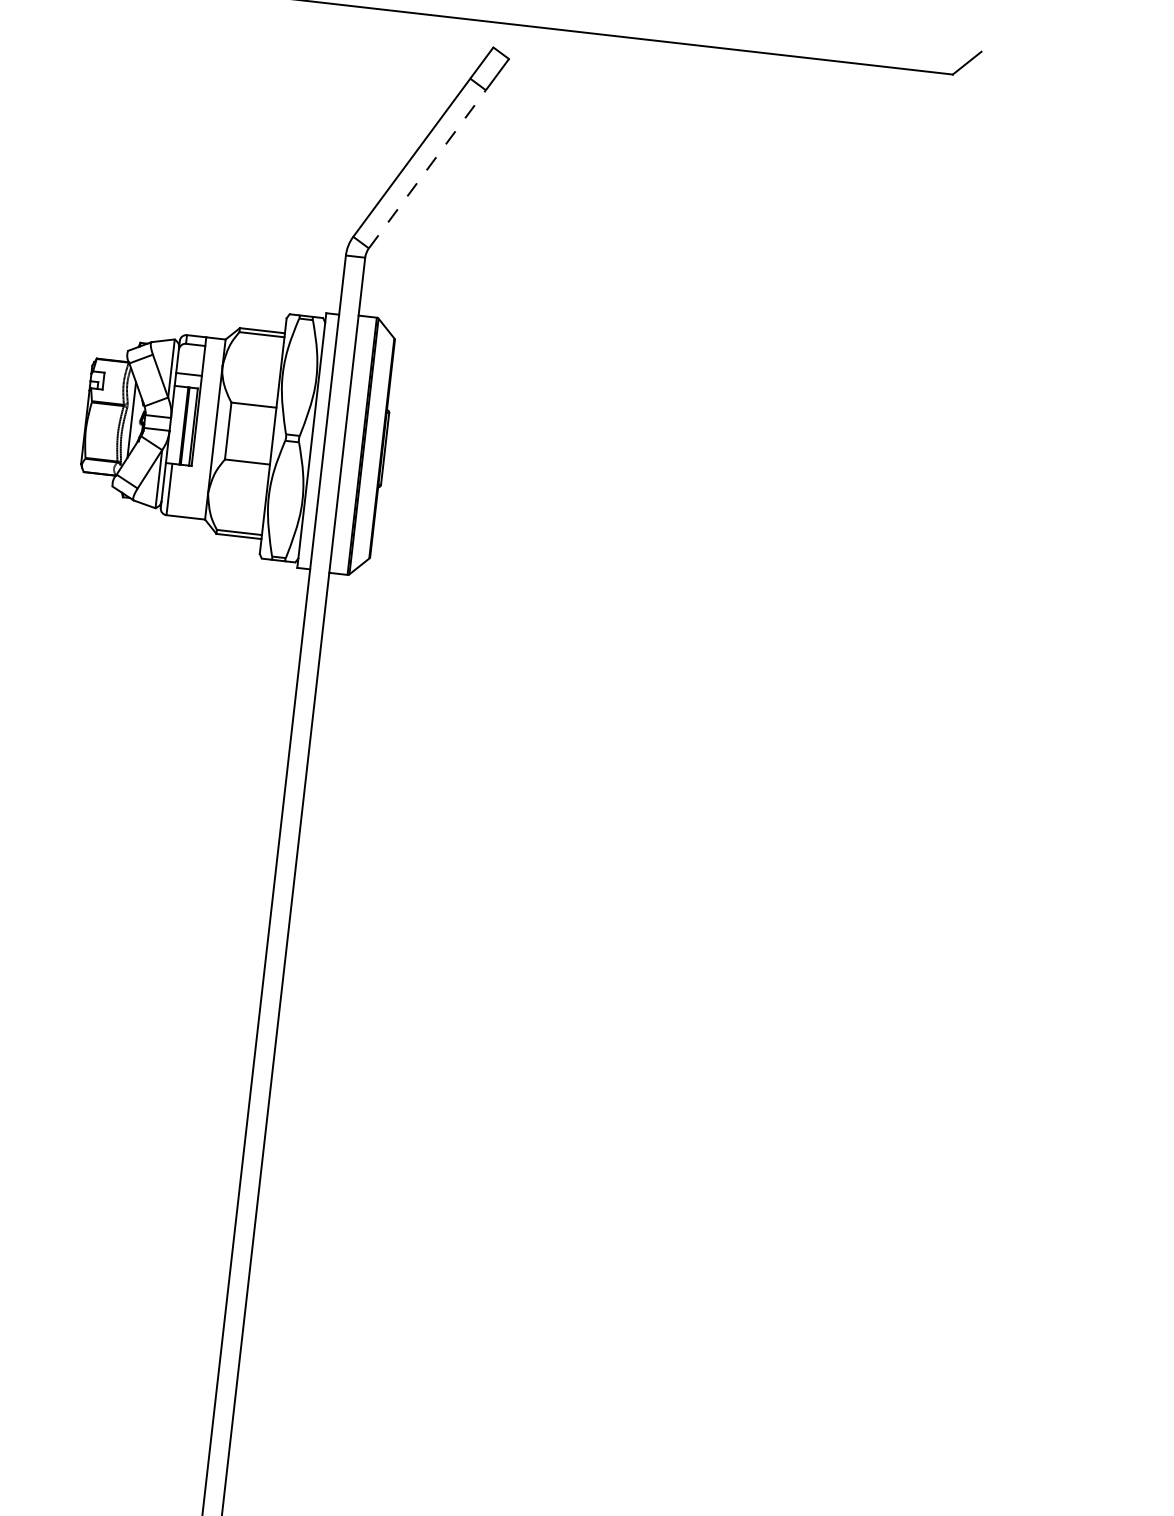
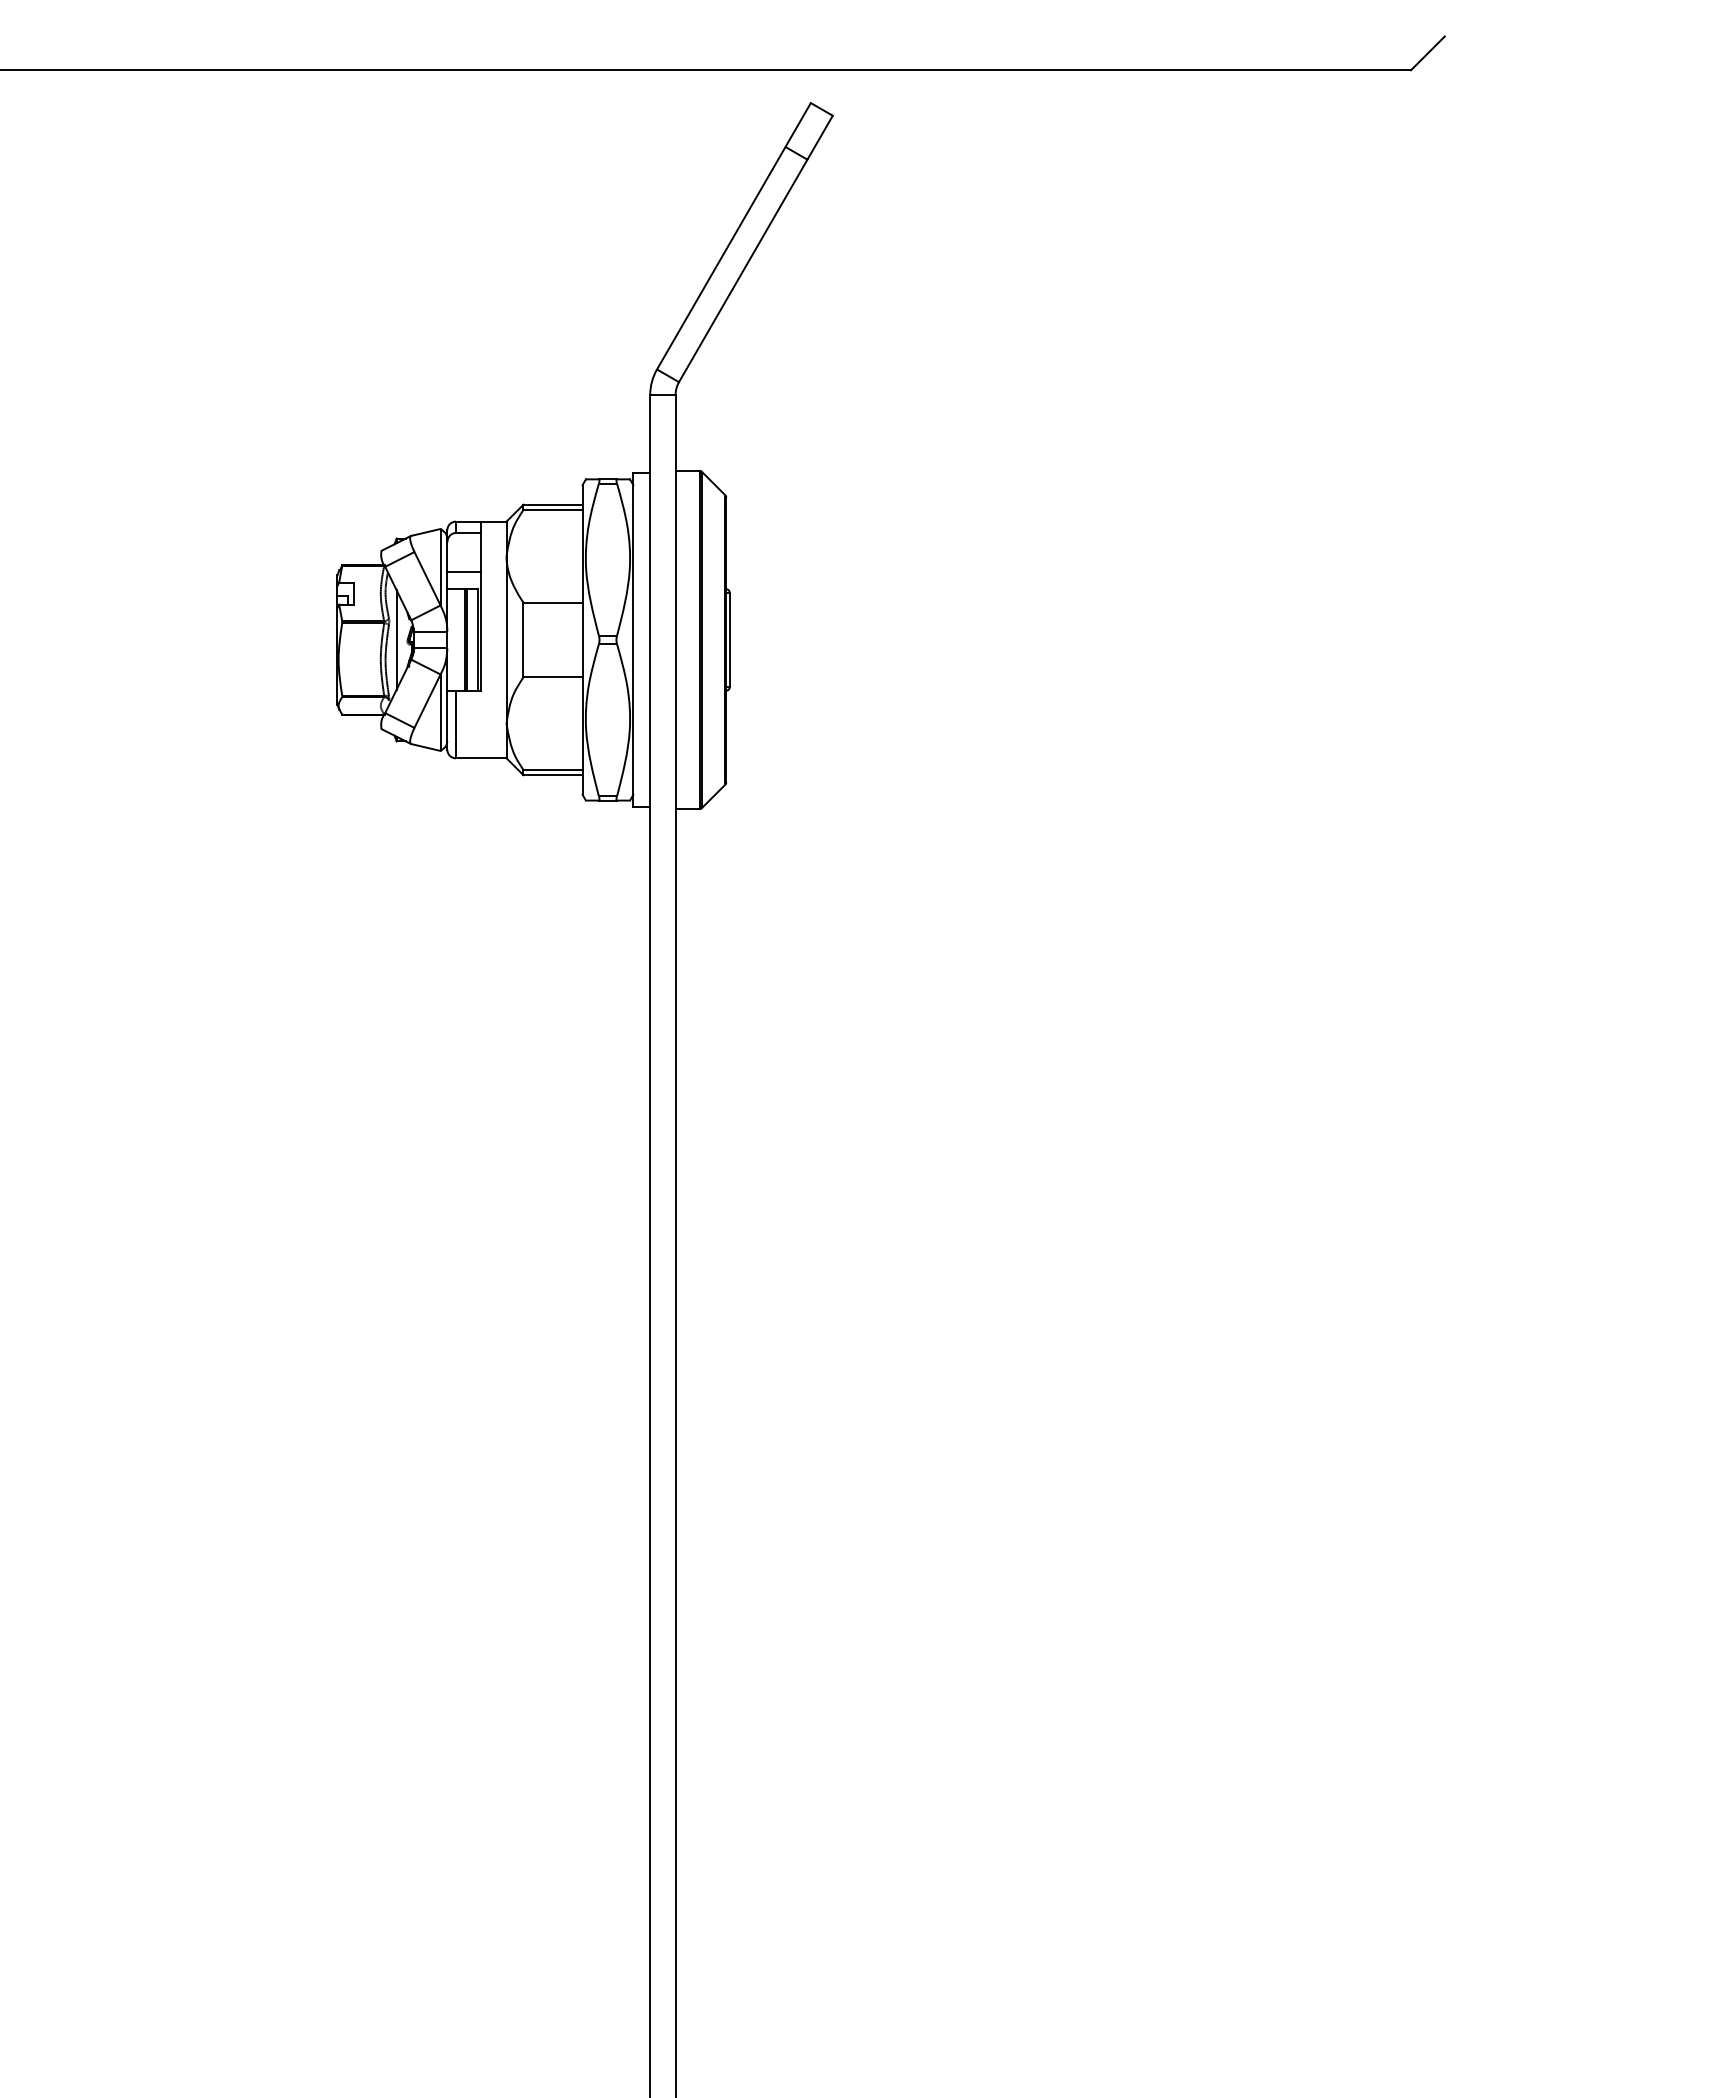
line: (427, 169) -> (743, 270), dashed -> solid

